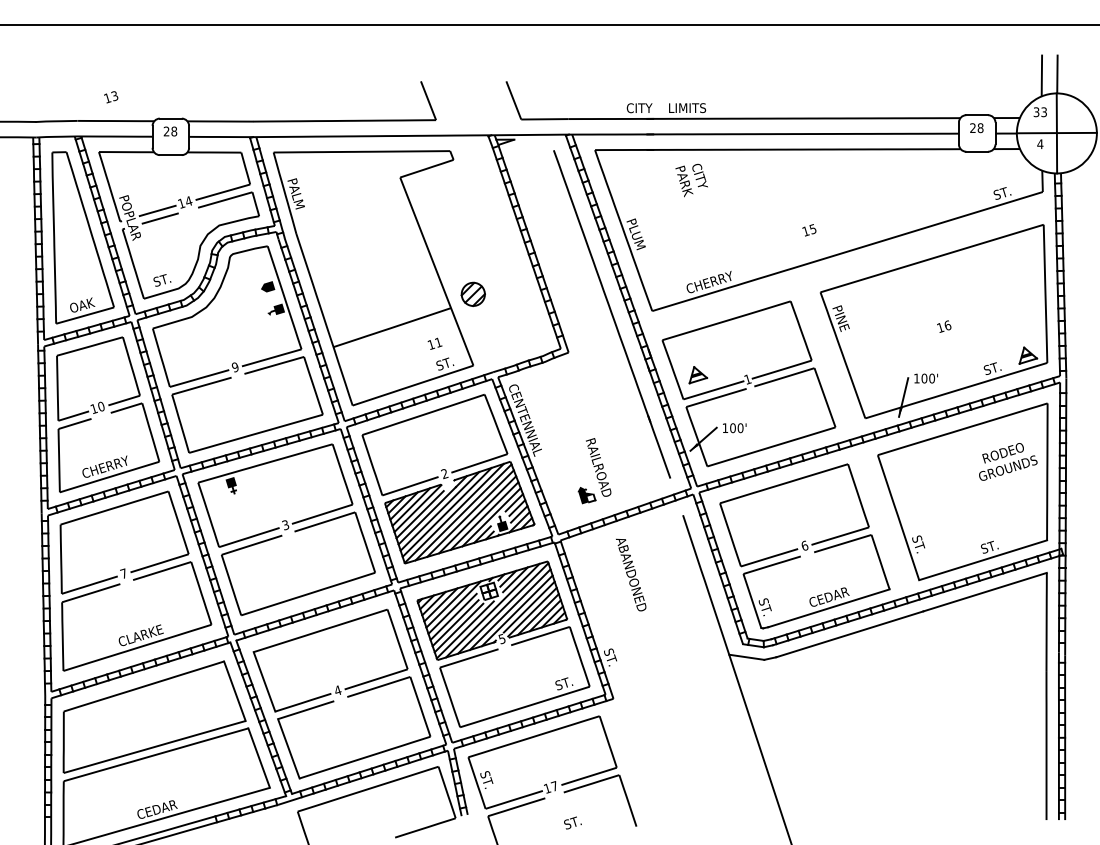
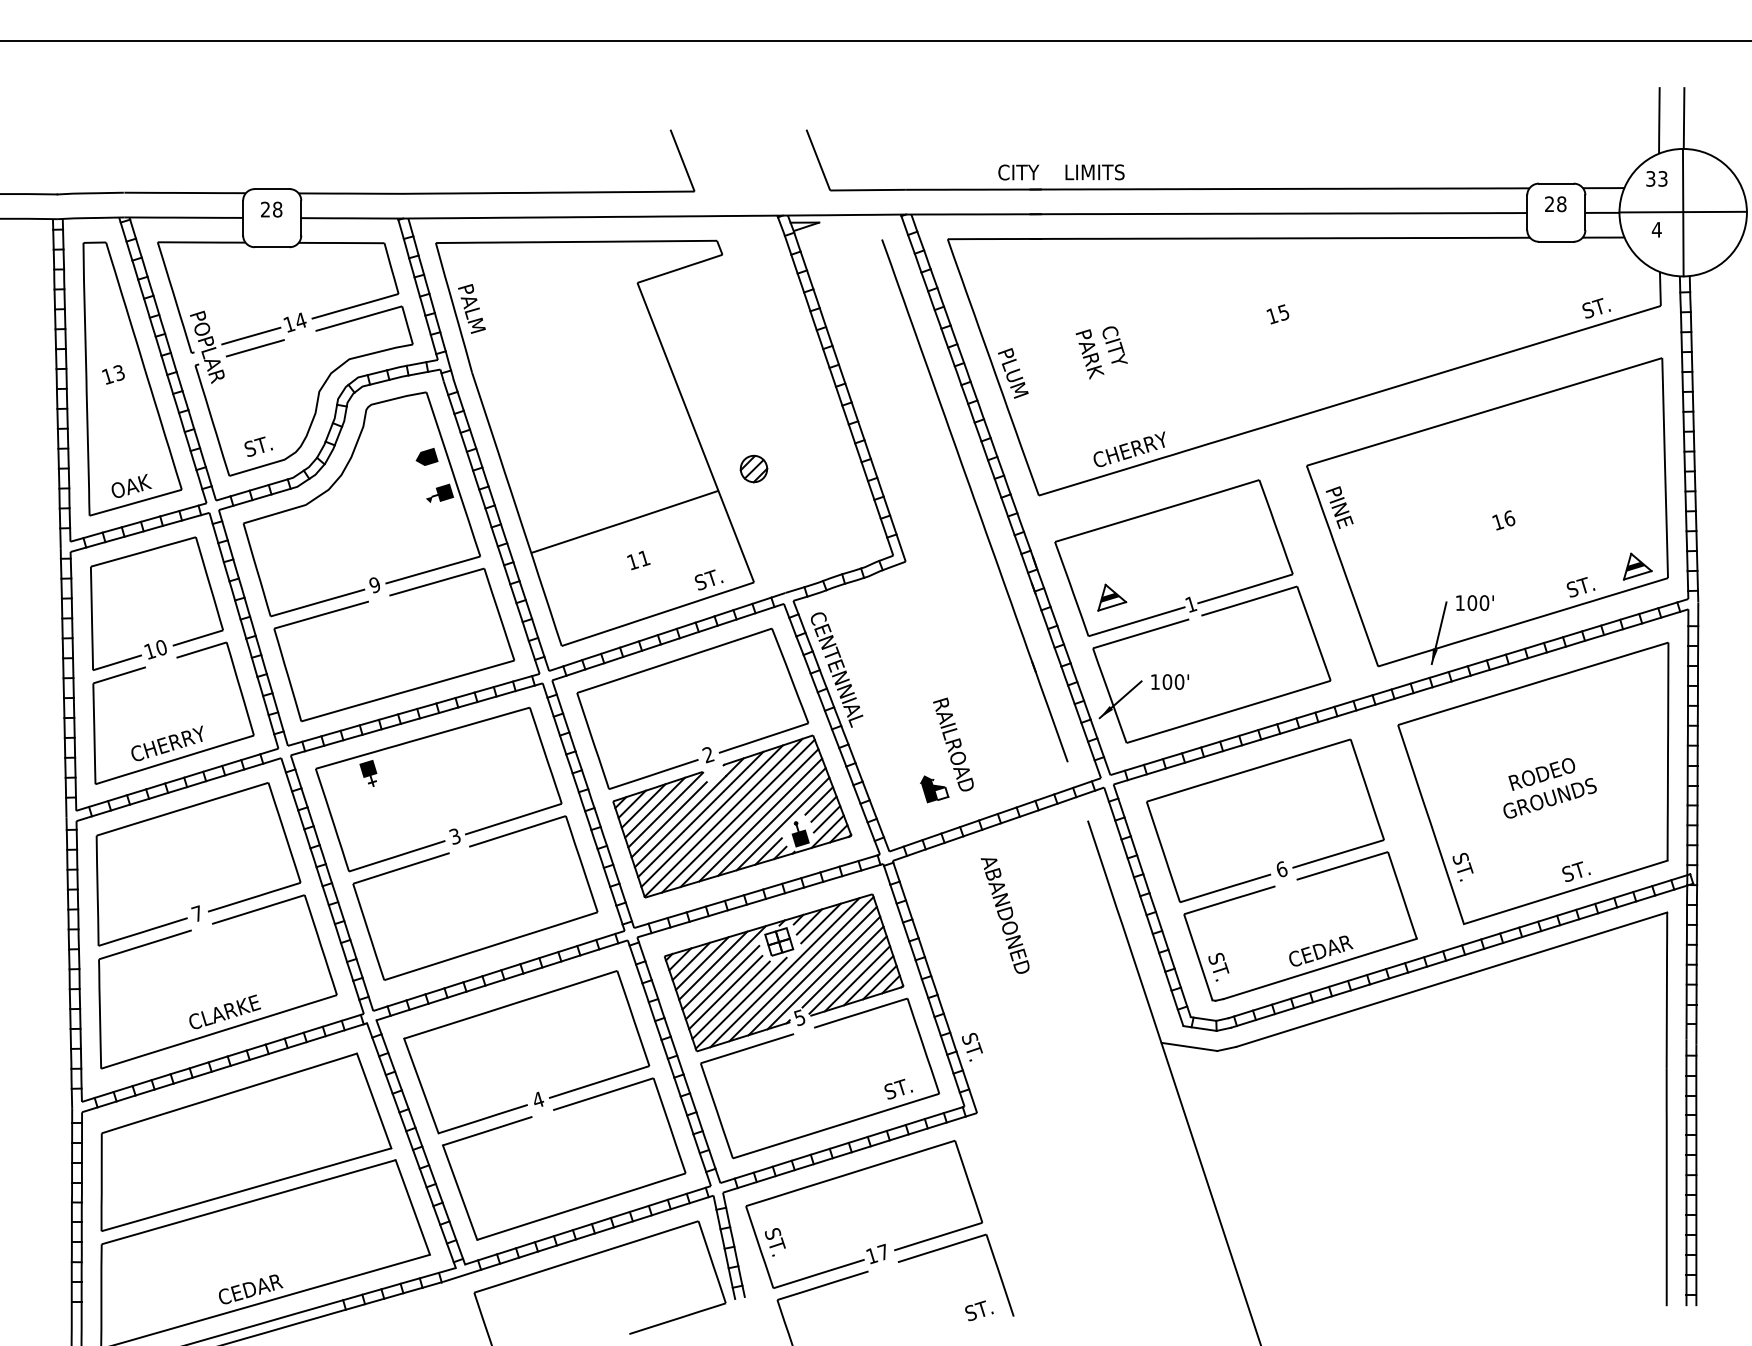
text: (111, 97) -> (113, 375), moved
text: (691, 180) -> (1101, 352), moved
text: (809, 230) -> (1278, 314), moved
part: (473, 294) -> (754, 469), size x0.71
text: (434, 343) -> (637, 559), moved
text: (1008, 461) -> (1550, 787), moved
text: (572, 822) -> (978, 1310), moved

